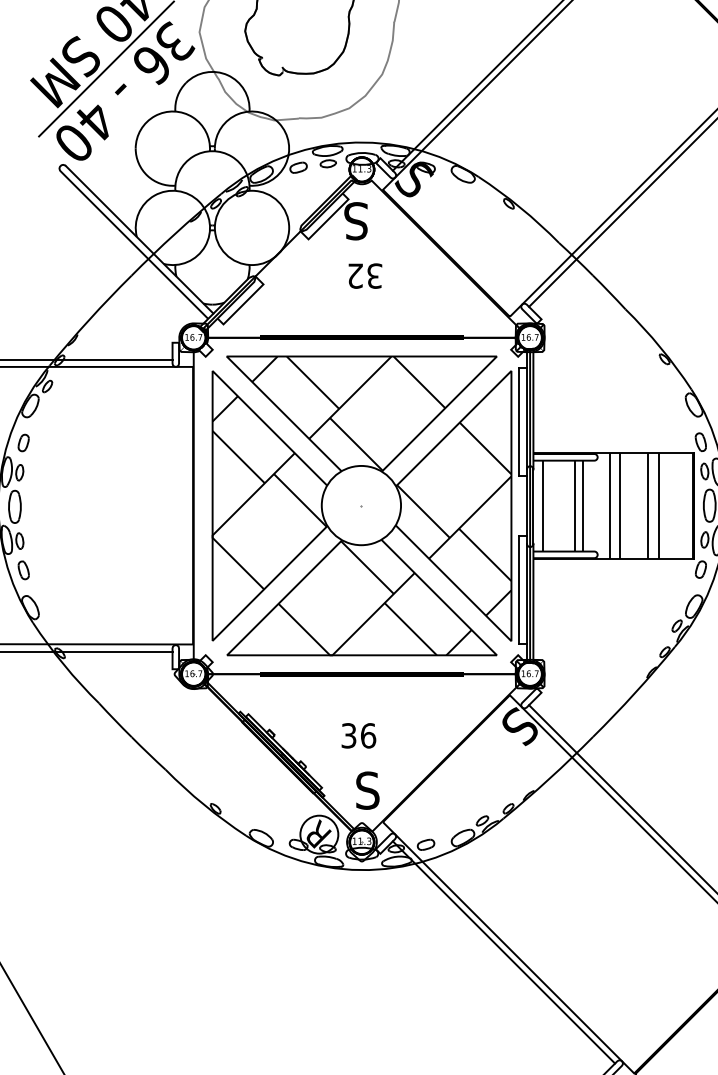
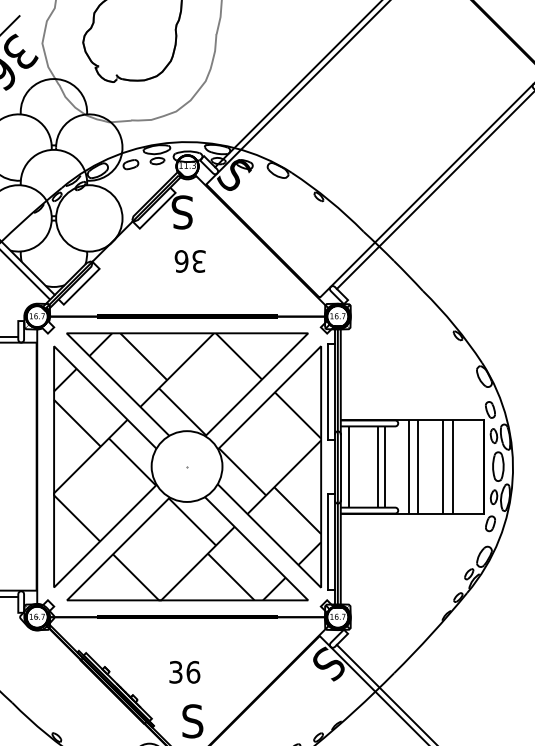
text: (354, 275) -> (180, 260), 32 -> 36

